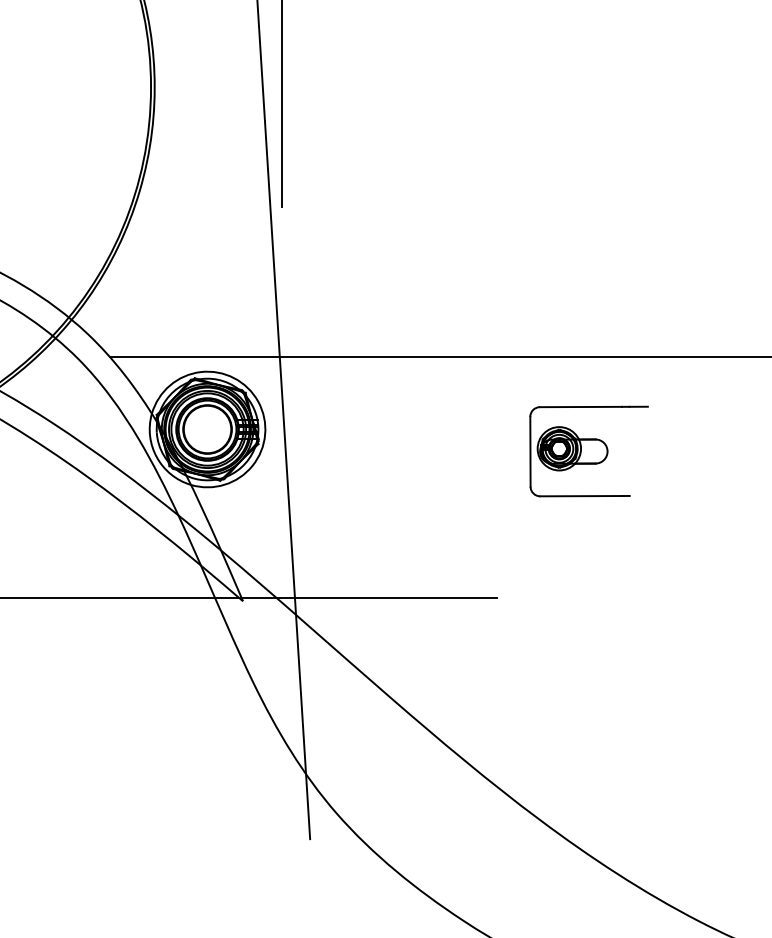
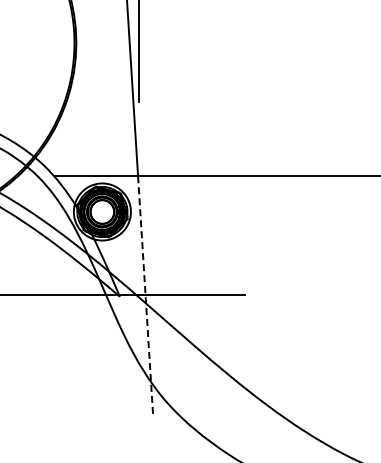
part: (588, 450) -> (290, 222), removed
line: (294, 598) -> (145, 295), solid -> dashed

